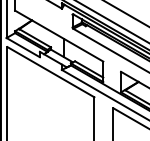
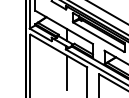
line: (64, 105) -> (67, 72), added

